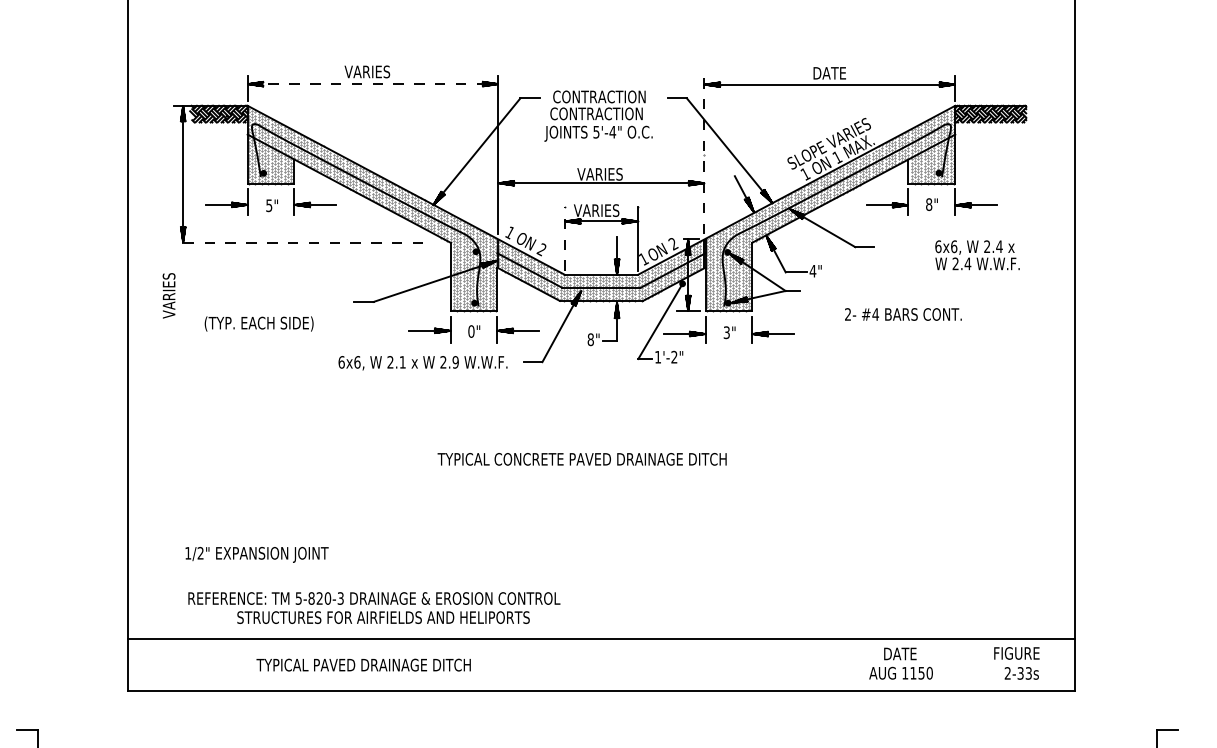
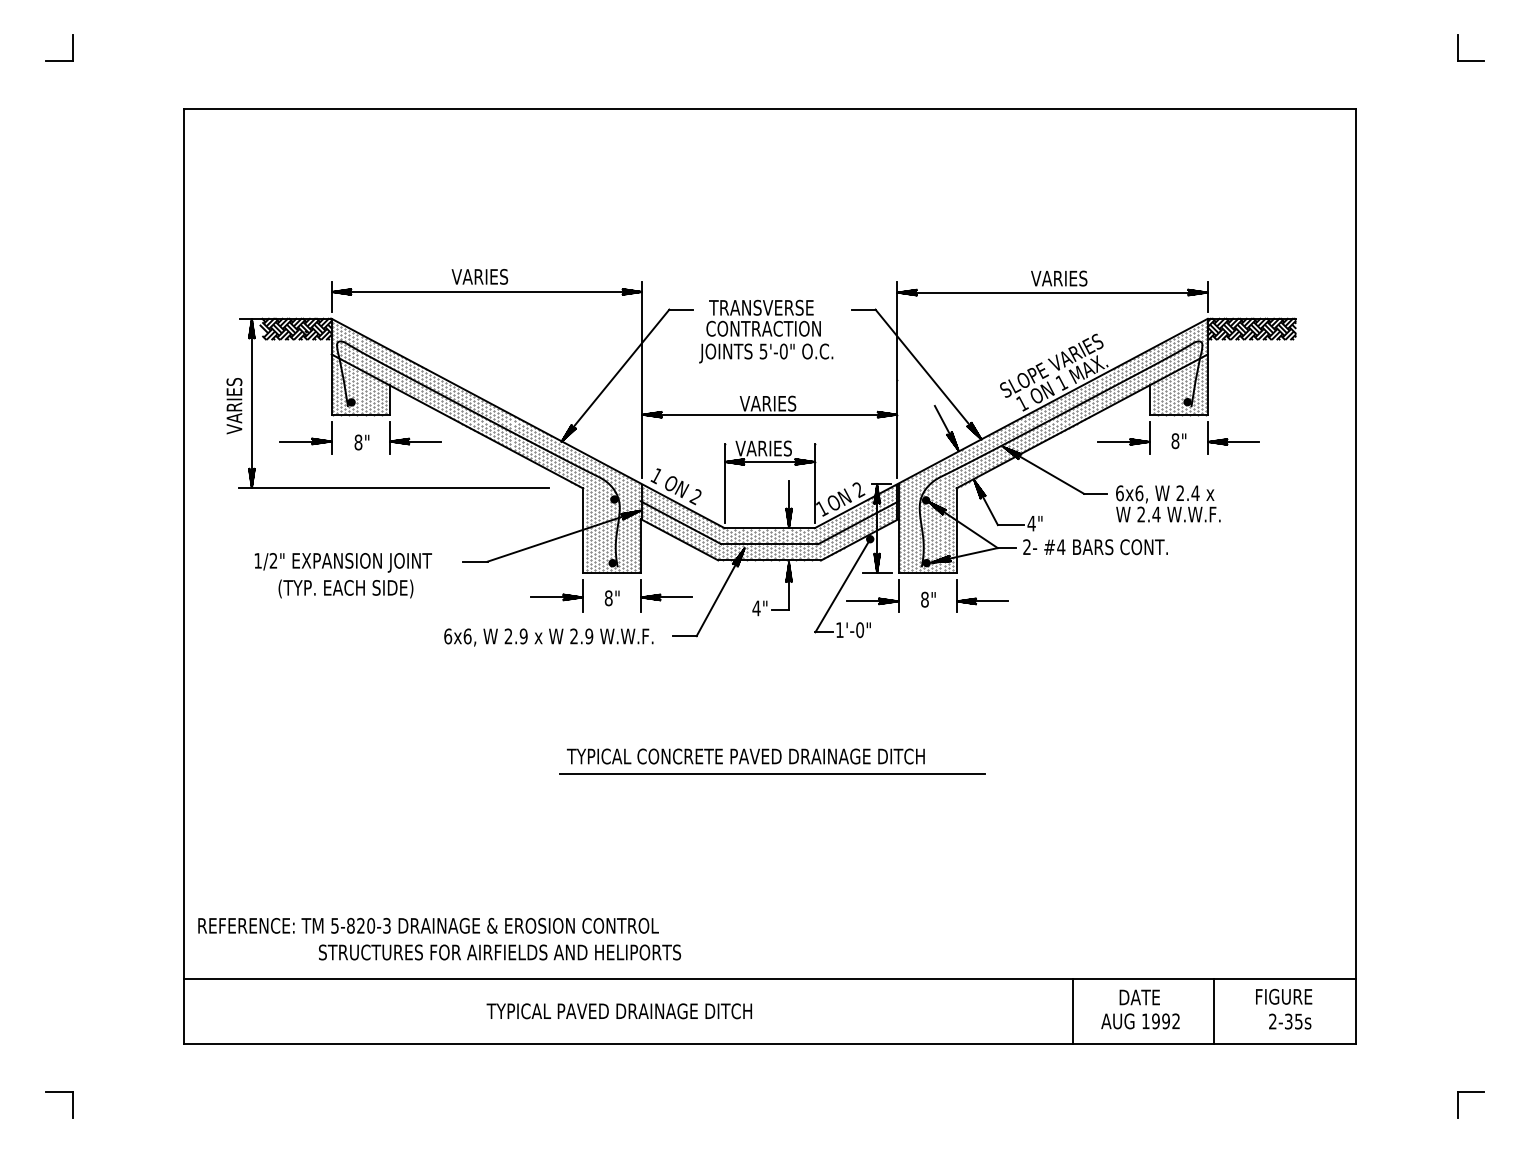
text: (835, 73) -> (1059, 278), DATE -> VARIES
line: (373, 83) -> (487, 291), dashed -> solid
text: (598, 96) -> (766, 307), CONTRACTION -> TRANSVERSE
text: (612, 132) -> (783, 351), 5'-4" -> 5'-0"
line: (704, 154) -> (897, 379), dashed -> solid
text: (269, 205) -> (358, 442), 5" -> 8"
line: (564, 238) -> (724, 483), dashed -> solid
line: (298, 242) -> (394, 488), dashed -> solid
text: (977, 254) -> (1168, 503), moved
text: (169, 296) -> (234, 406), moved
text: (903, 314) -> (1095, 547), moved
text: (471, 330) -> (608, 597), 0" -> 8"
text: (726, 332) -> (924, 599), 3" -> 8"
text: (590, 339) -> (756, 608), 8" -> 4"
text: (674, 357) -> (860, 630), 1'-2" -> 1'-0"
text: (402, 362) -> (523, 636), 2.1 -> 2.9
line: (603, 473) -> (772, 774), added
text: (256, 554) -> (342, 562), moved
text: (374, 598) -> (428, 925), moved
text: (362, 665) -> (618, 1011), moved
line: (845, 665) -> (1072, 1011), added
line: (960, 665) -> (1214, 1011), added
text: (1028, 672) -> (1298, 1020), 2-33s -> 2-35s
text: (921, 673) -> (1166, 1021), 1150 -> 1992

